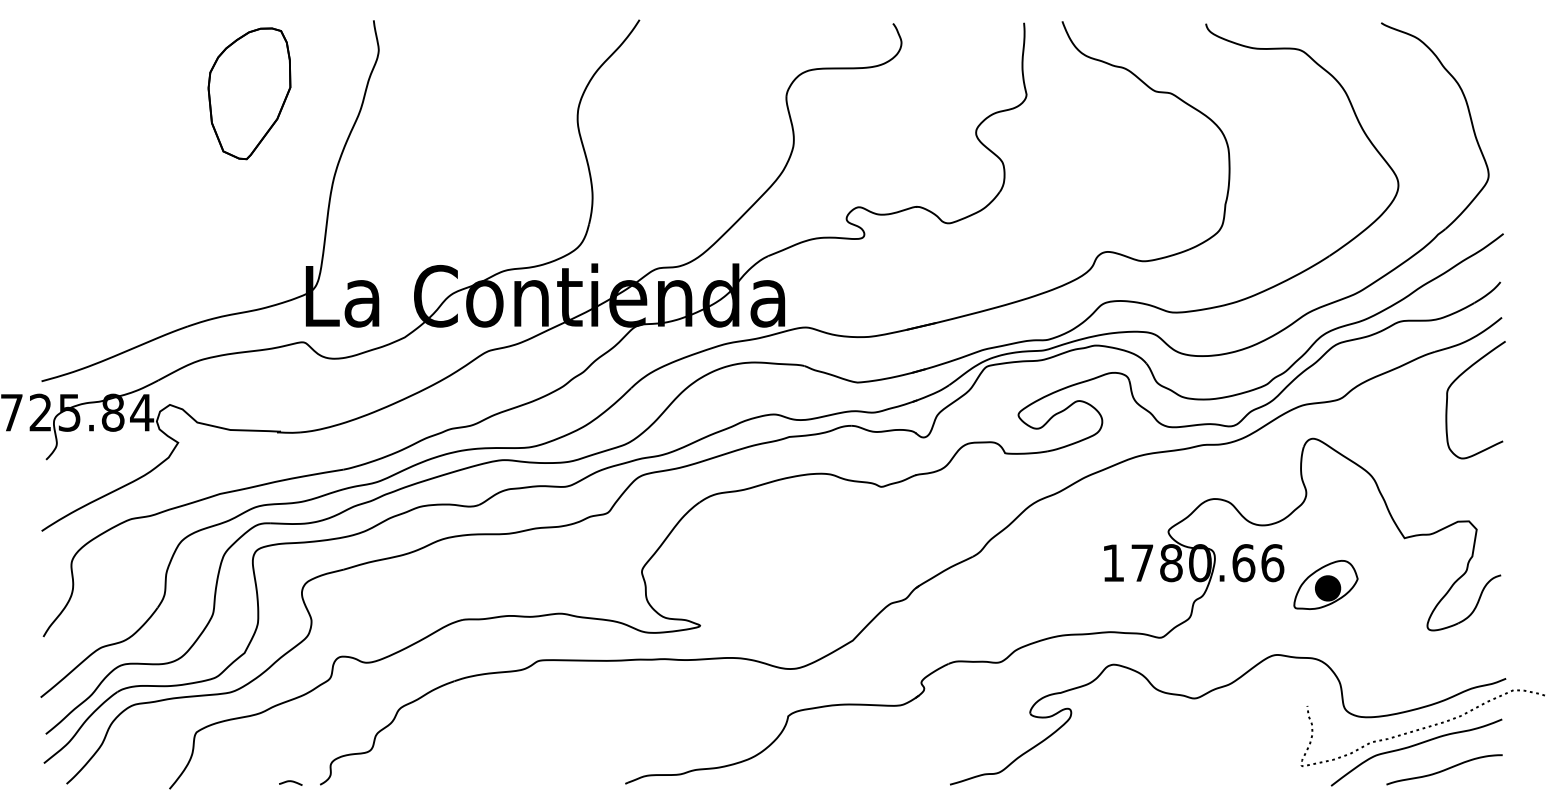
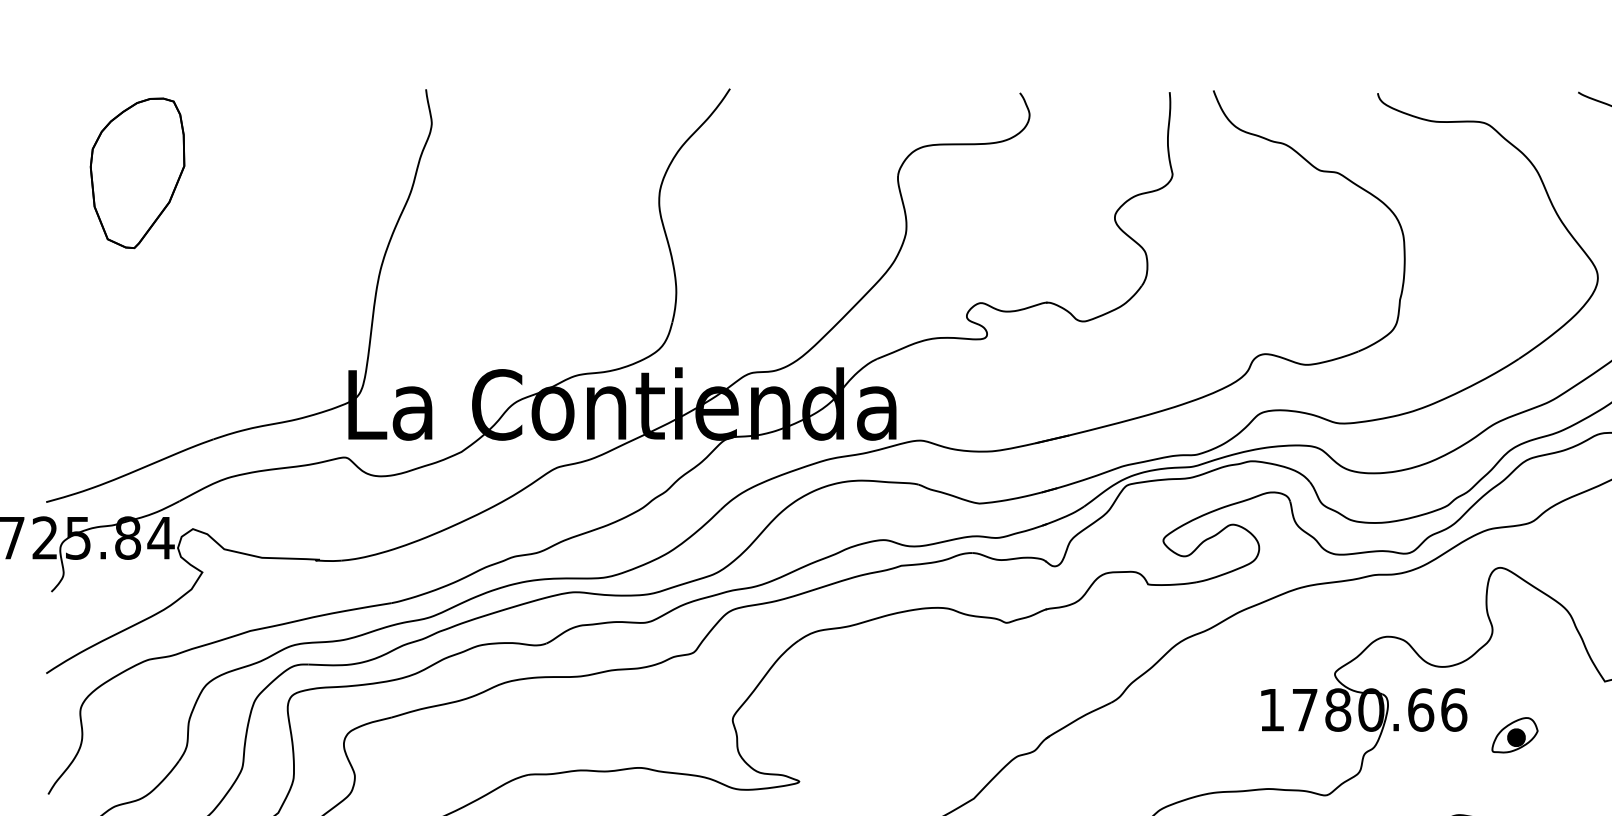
part: (249, 93) -> (137, 172), moved
part: (1325, 585) -> (1514, 735), size x0.62

